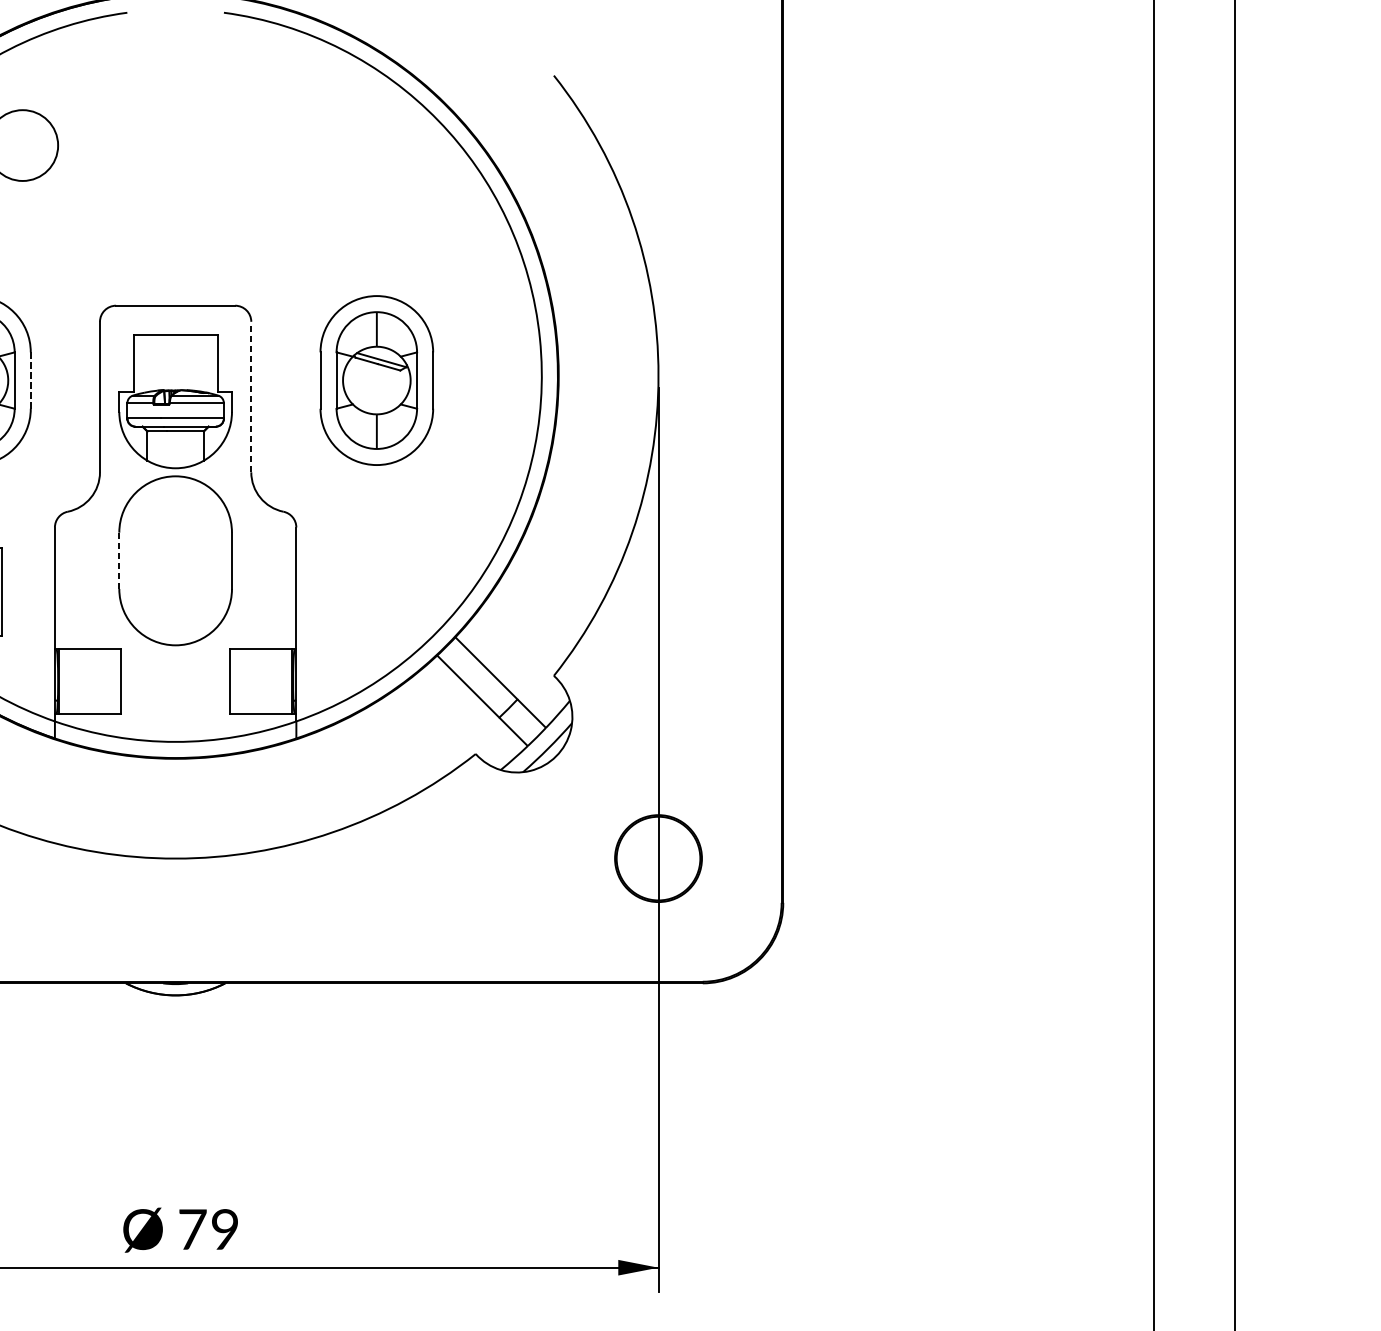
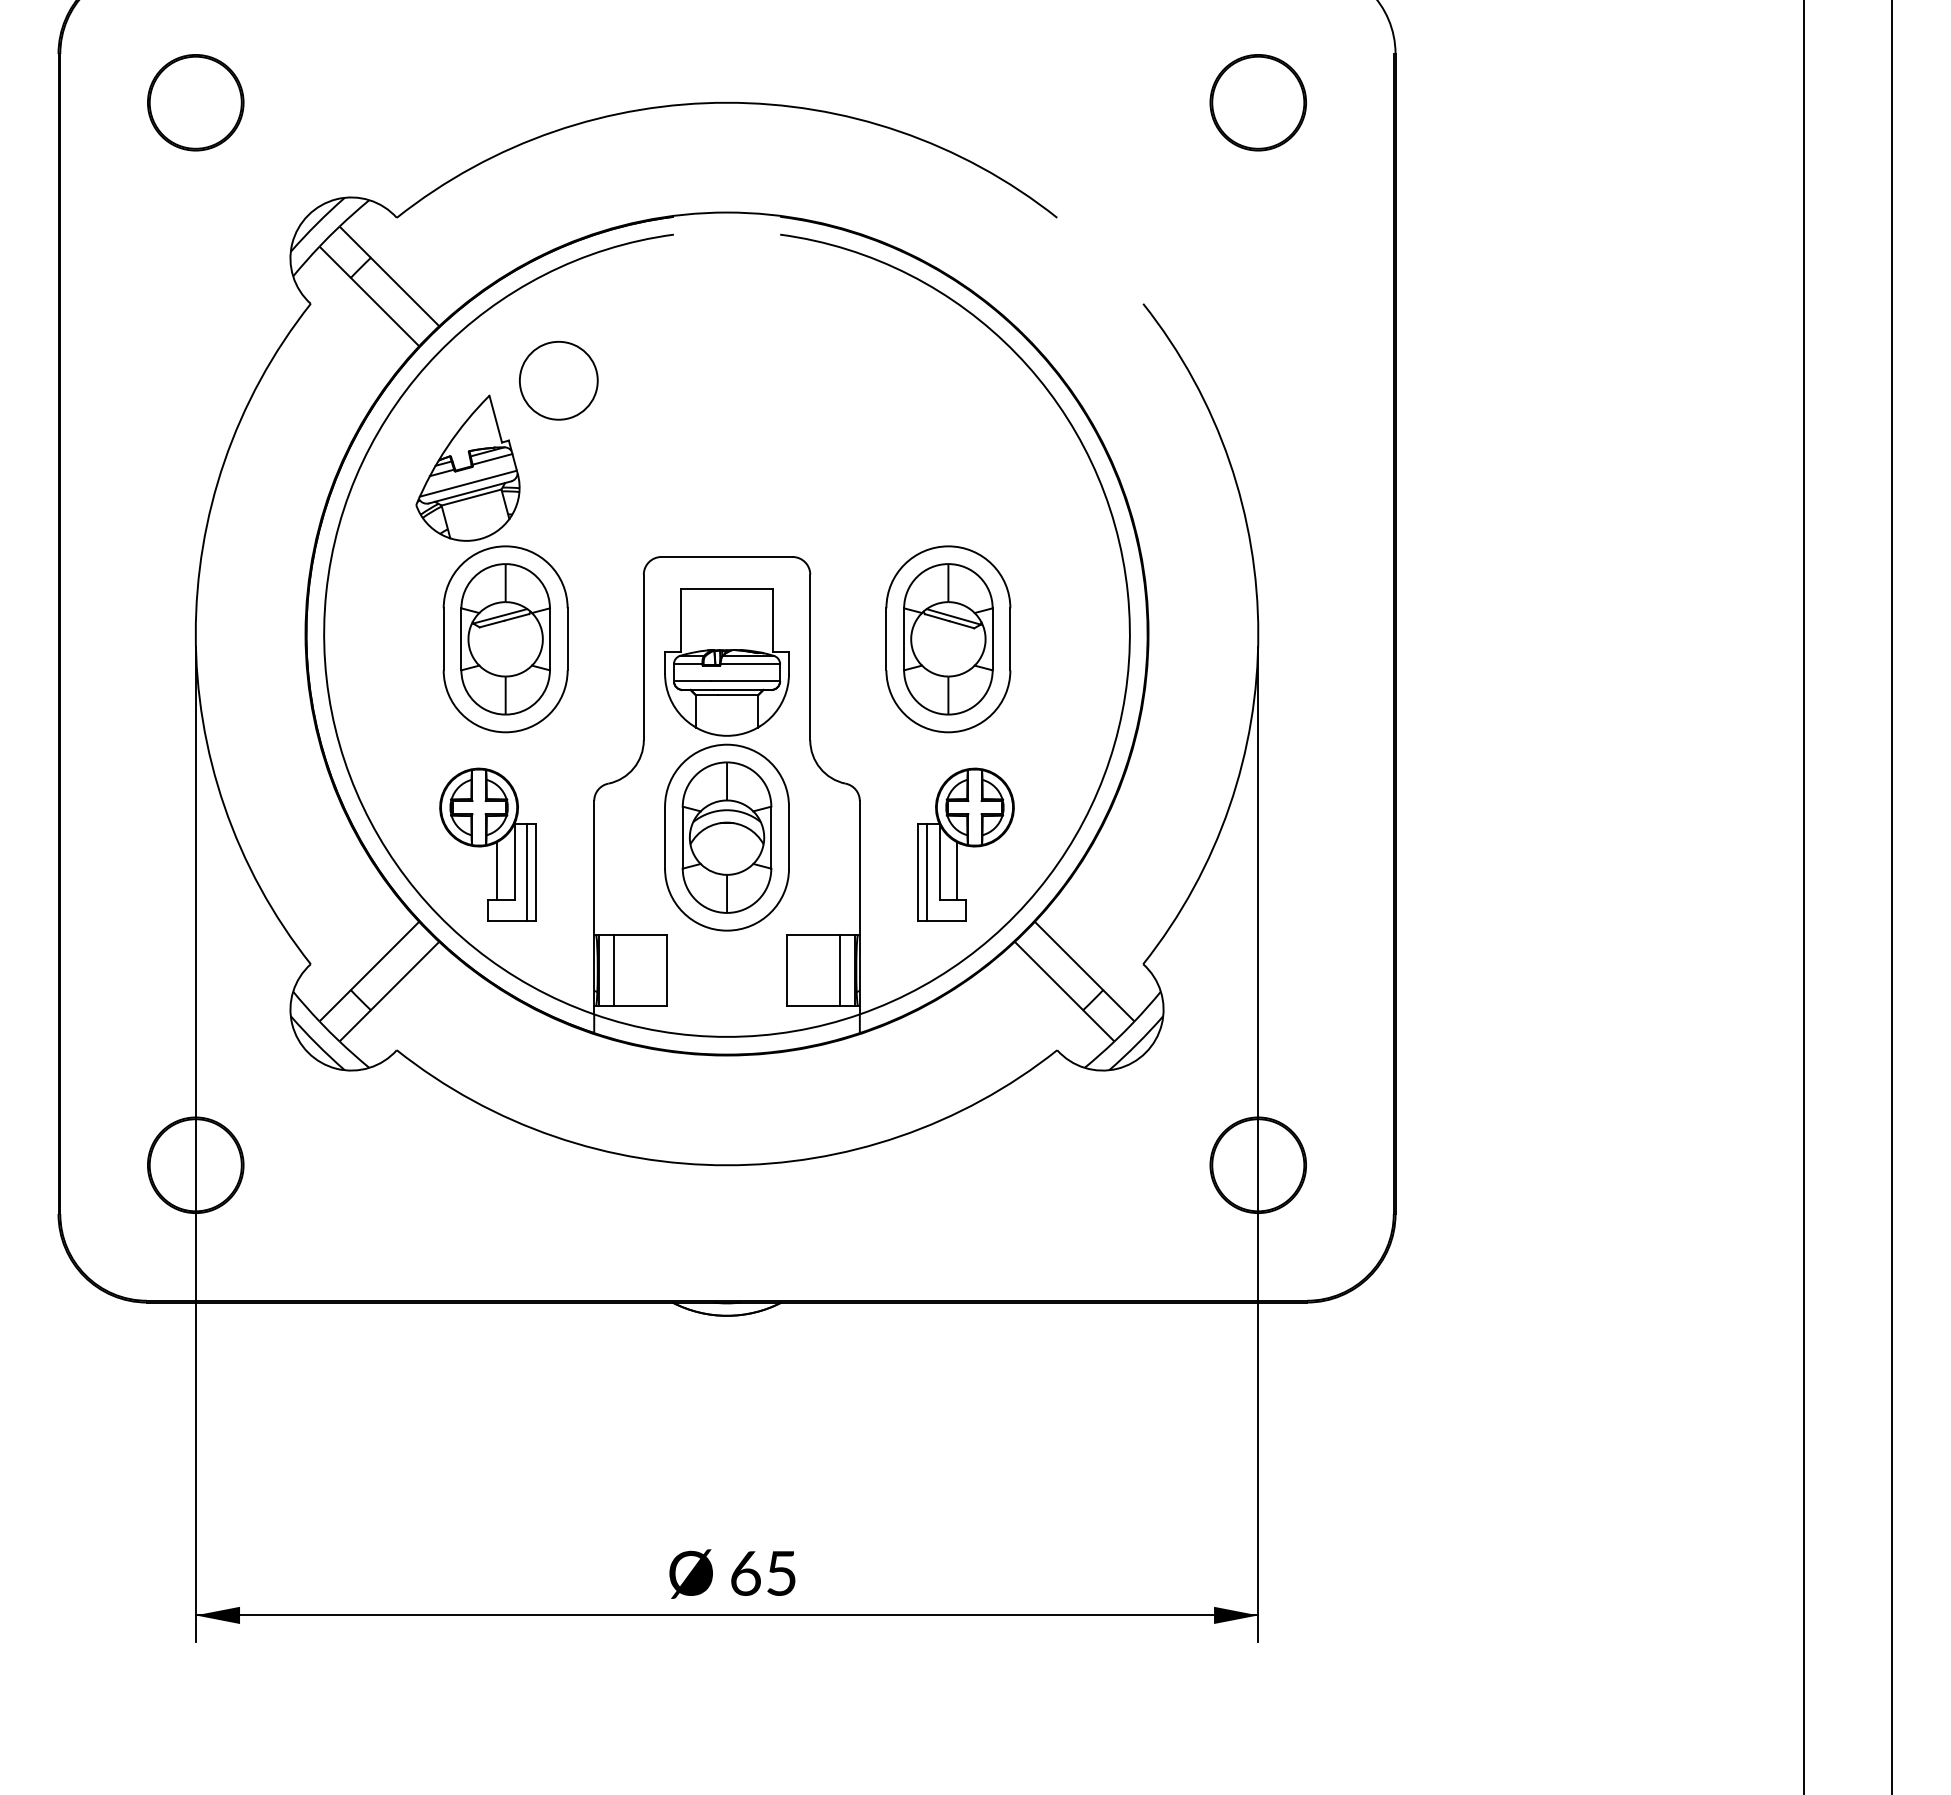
line: (30, 380) -> (567, 639), dashed -> solid
line: (251, 397) -> (810, 657), dashed -> solid
line: (119, 560) -> (665, 837), dashed -> solid
part: (175, 560) -> (726, 837), added
part: (392, 567) -> (965, 844), added
line: (73, 681) -> (614, 970), added
line: (277, 681) -> (839, 970), added
text: (208, 1228) -> (763, 1572), 79 -> 65

